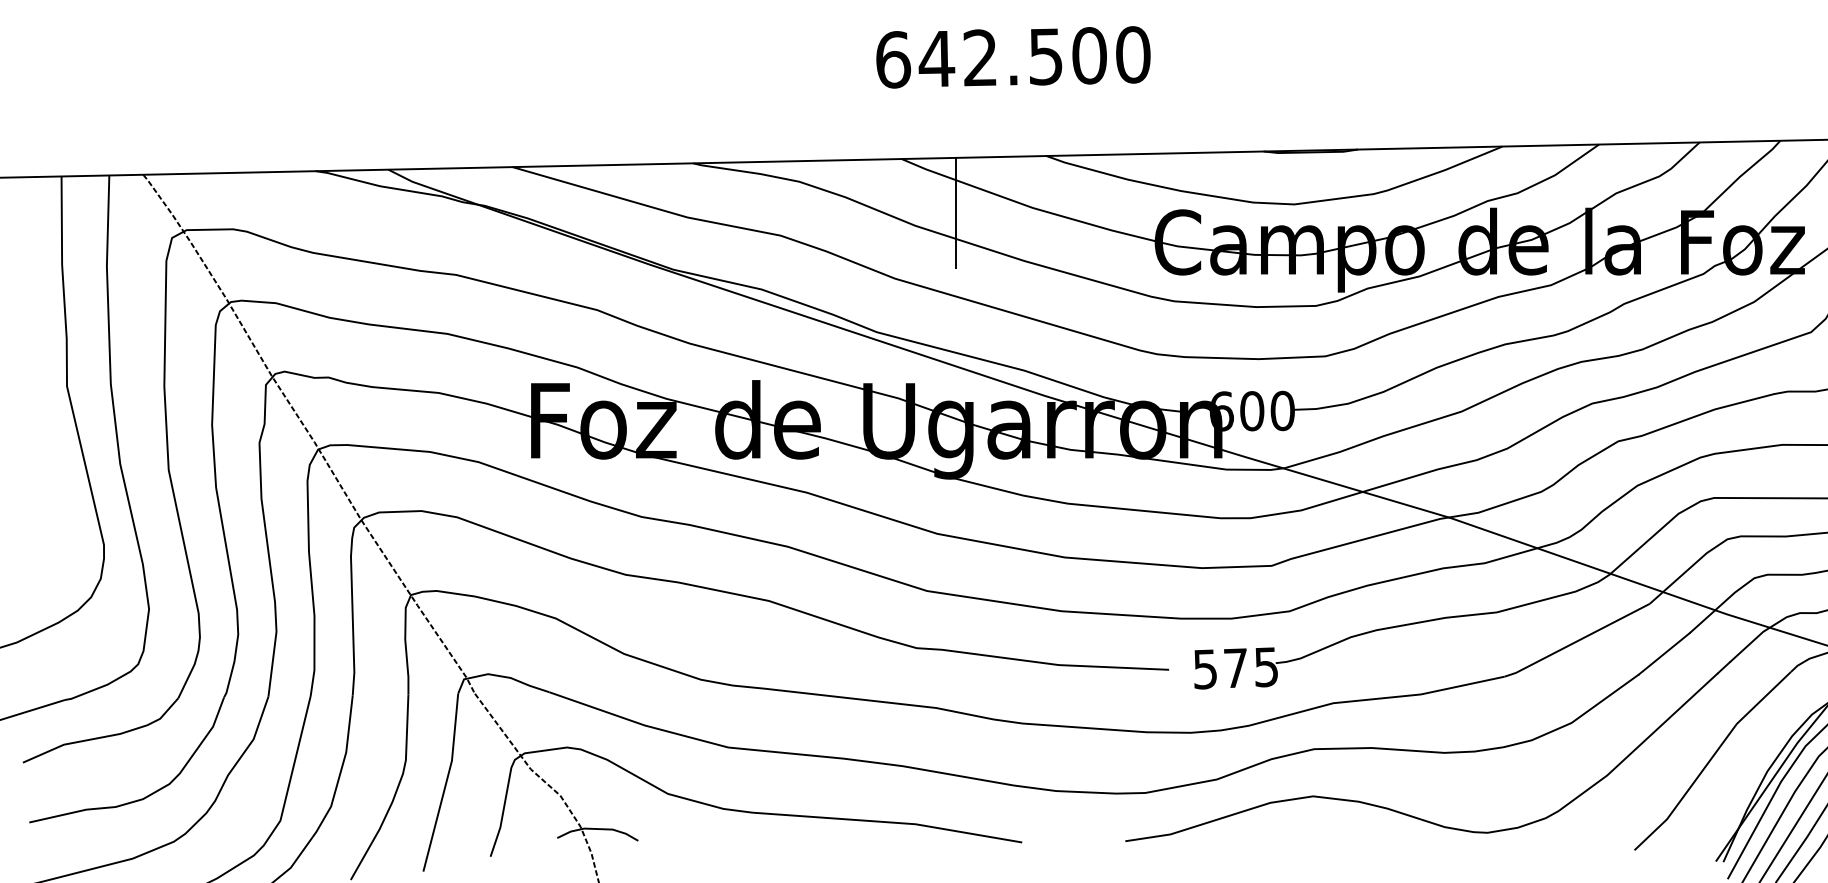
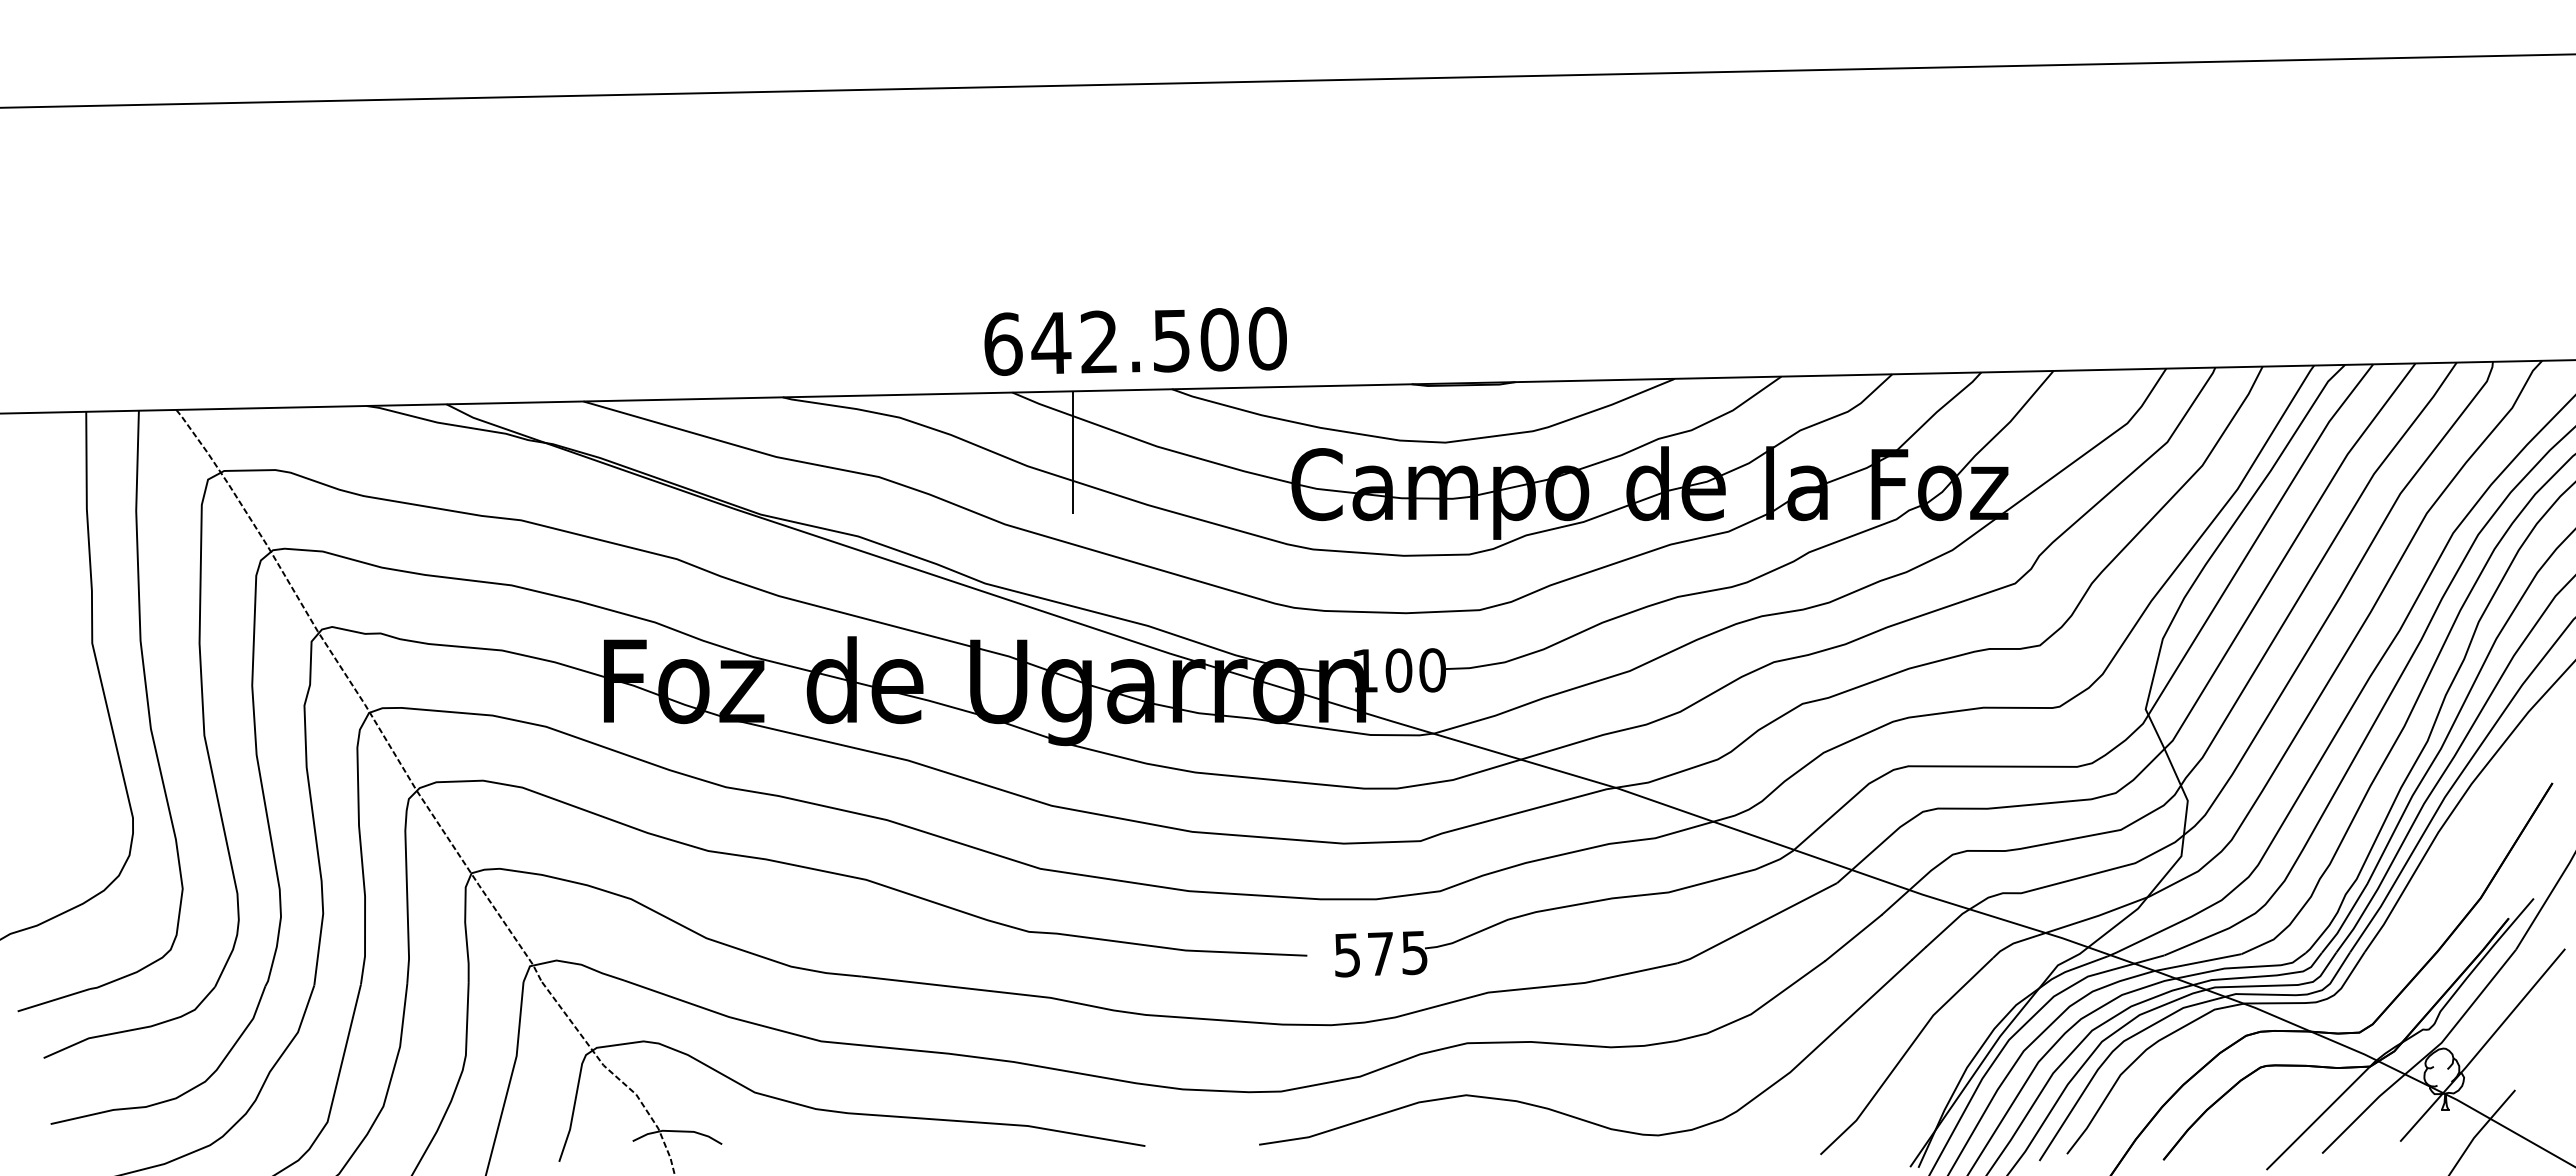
text: (1013, 57) -> (1135, 341), moved
text: (1221, 411) -> (1365, 670), 600 -> 100

